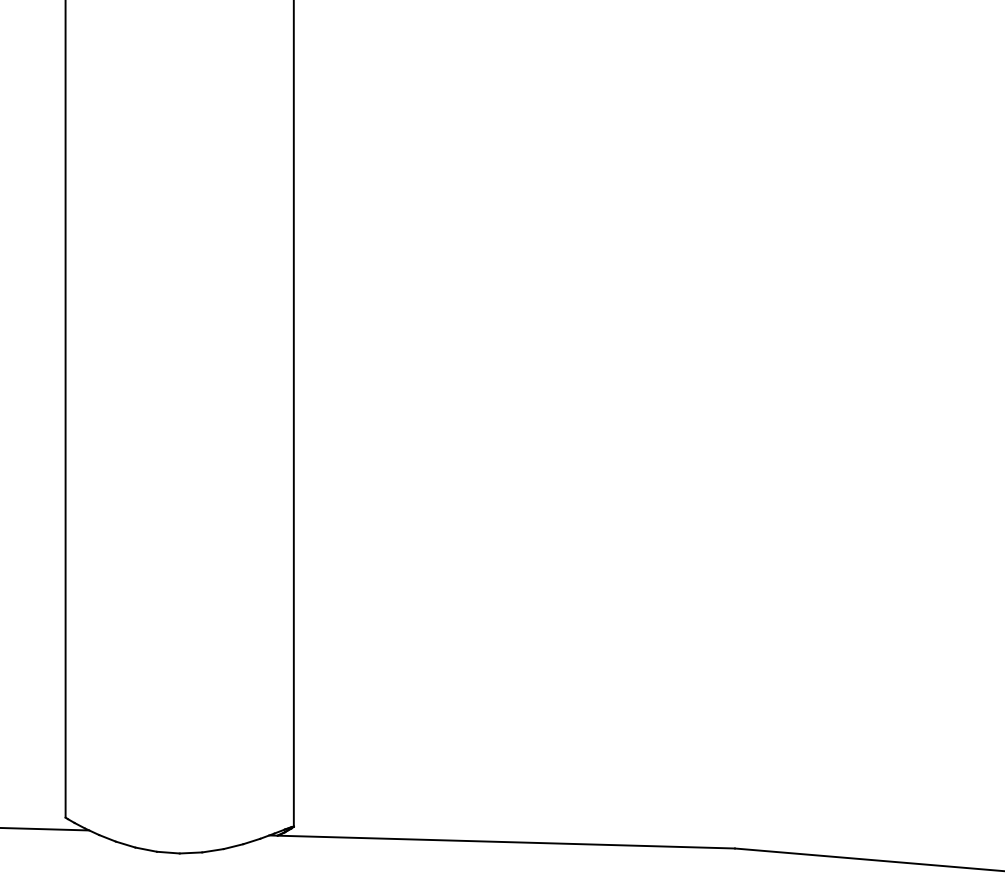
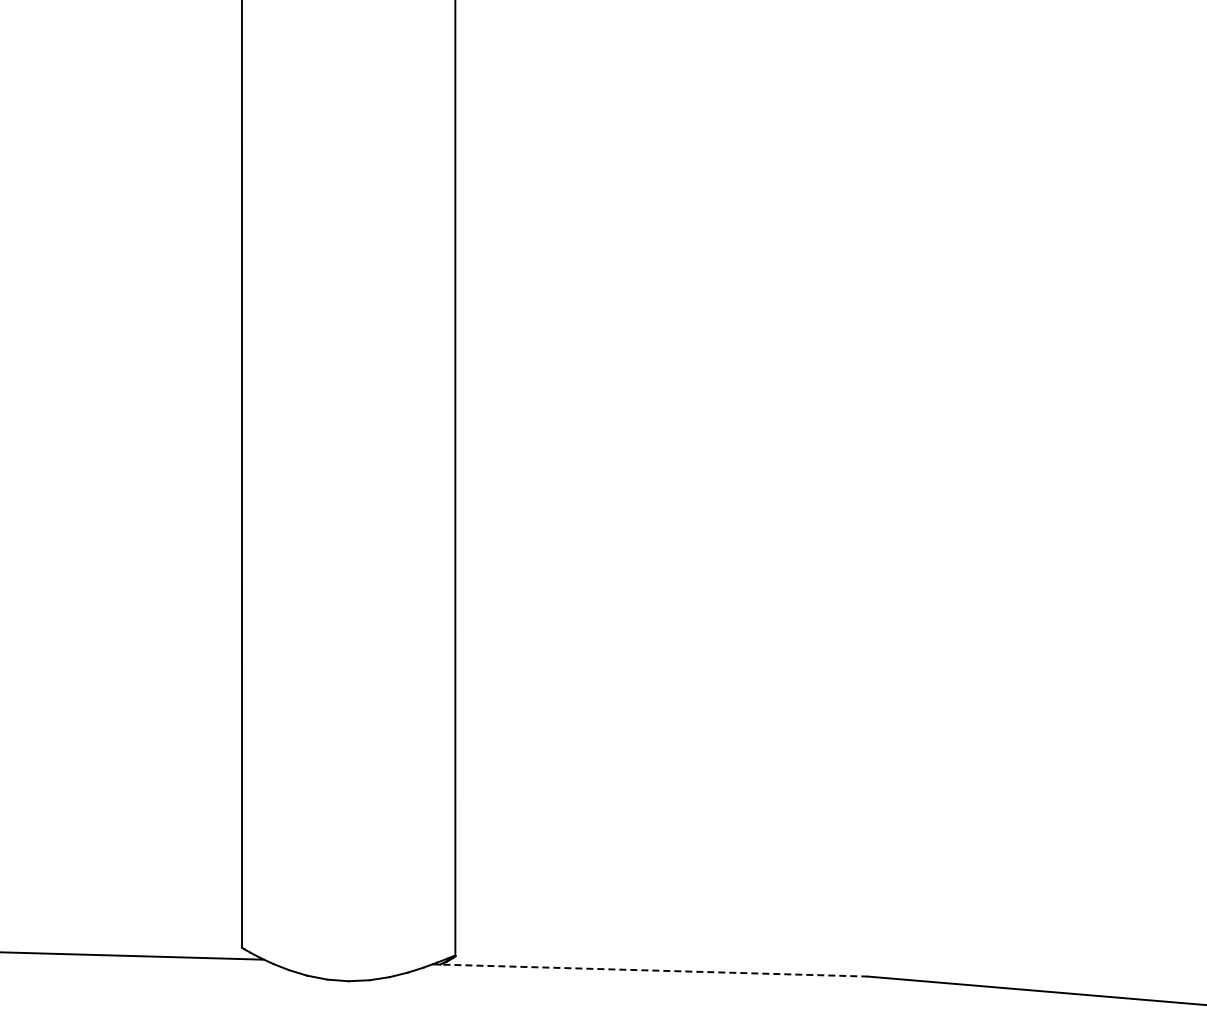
line: (502, 842) -> (650, 970), solid -> dashed

